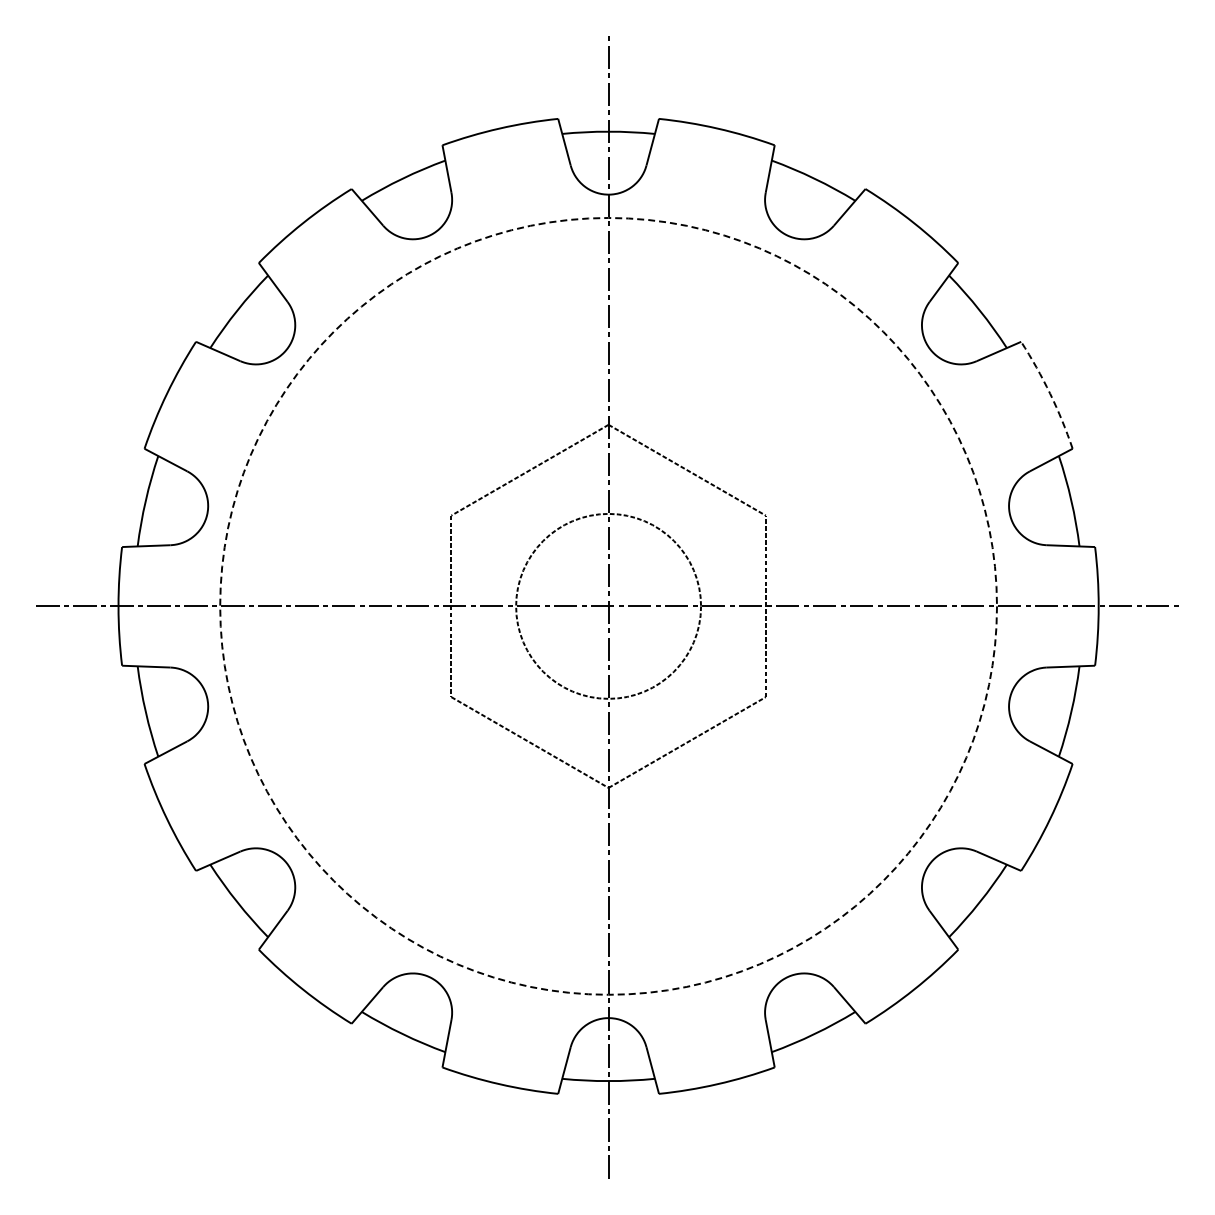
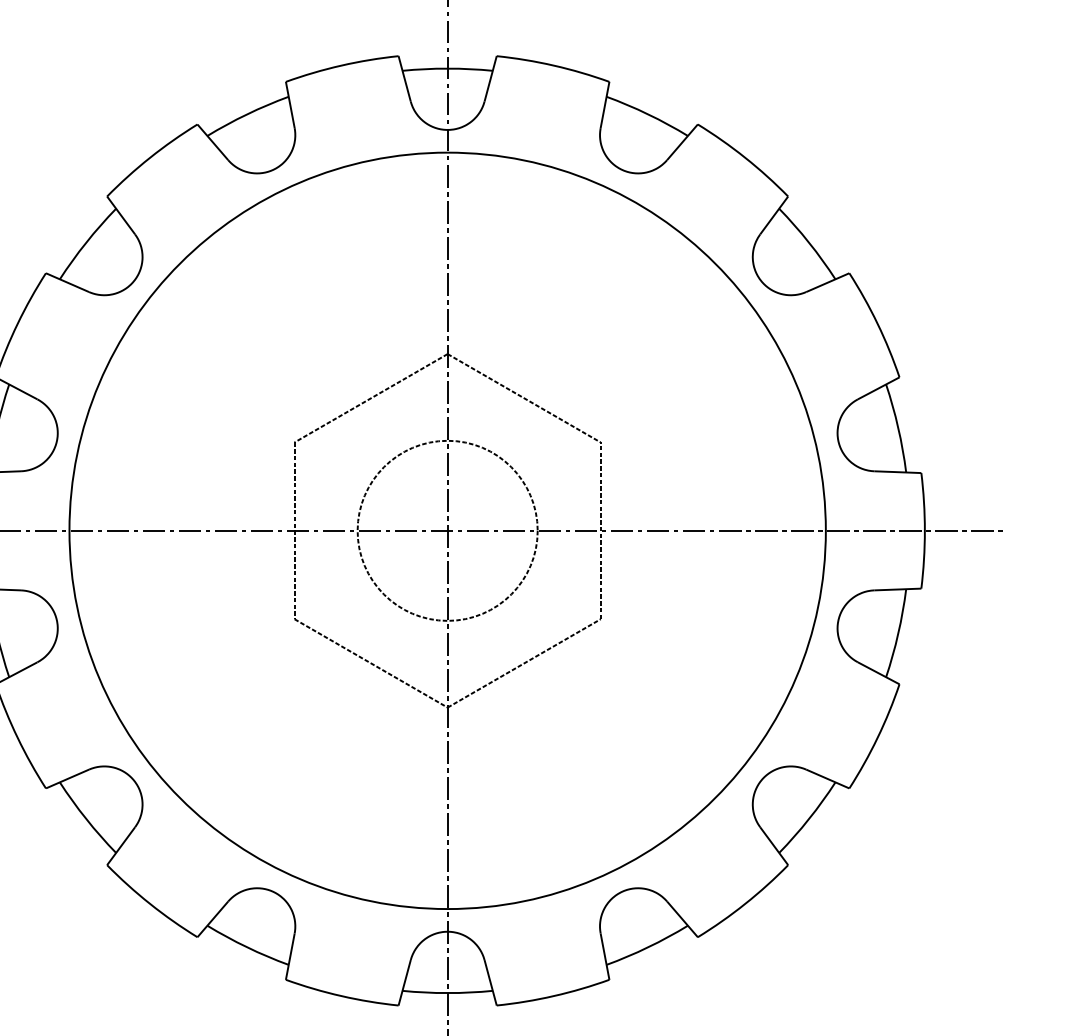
arc: (1050, 393) -> (877, 323), dashed -> solid
circle: (608, 605) -> (447, 529), dashed -> solid

